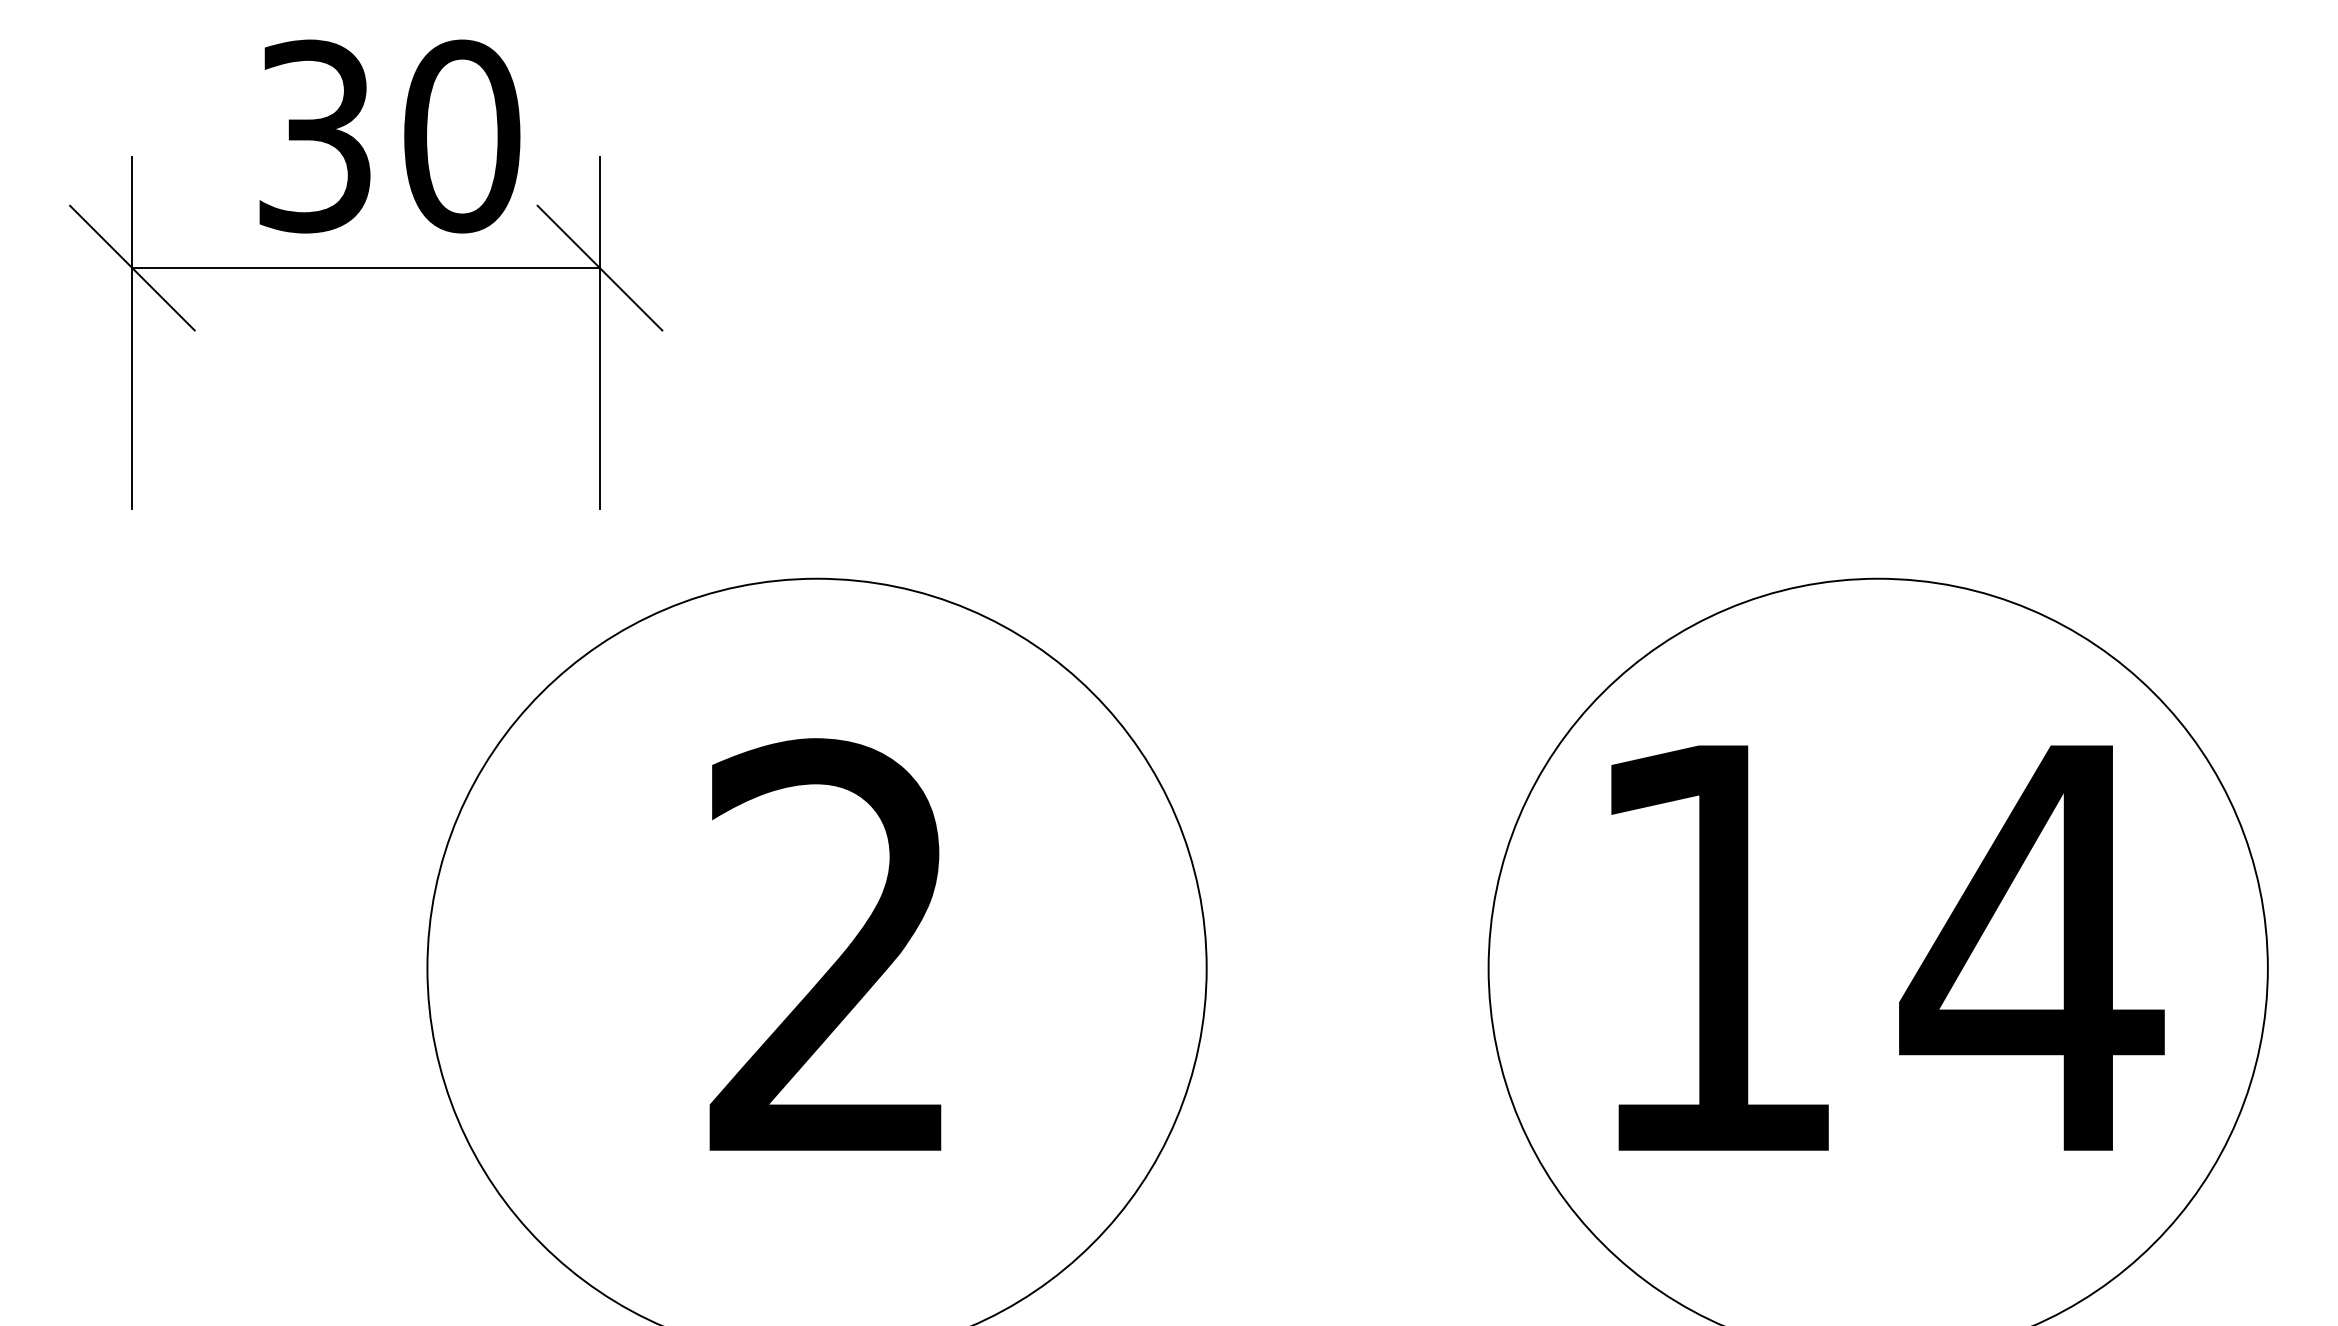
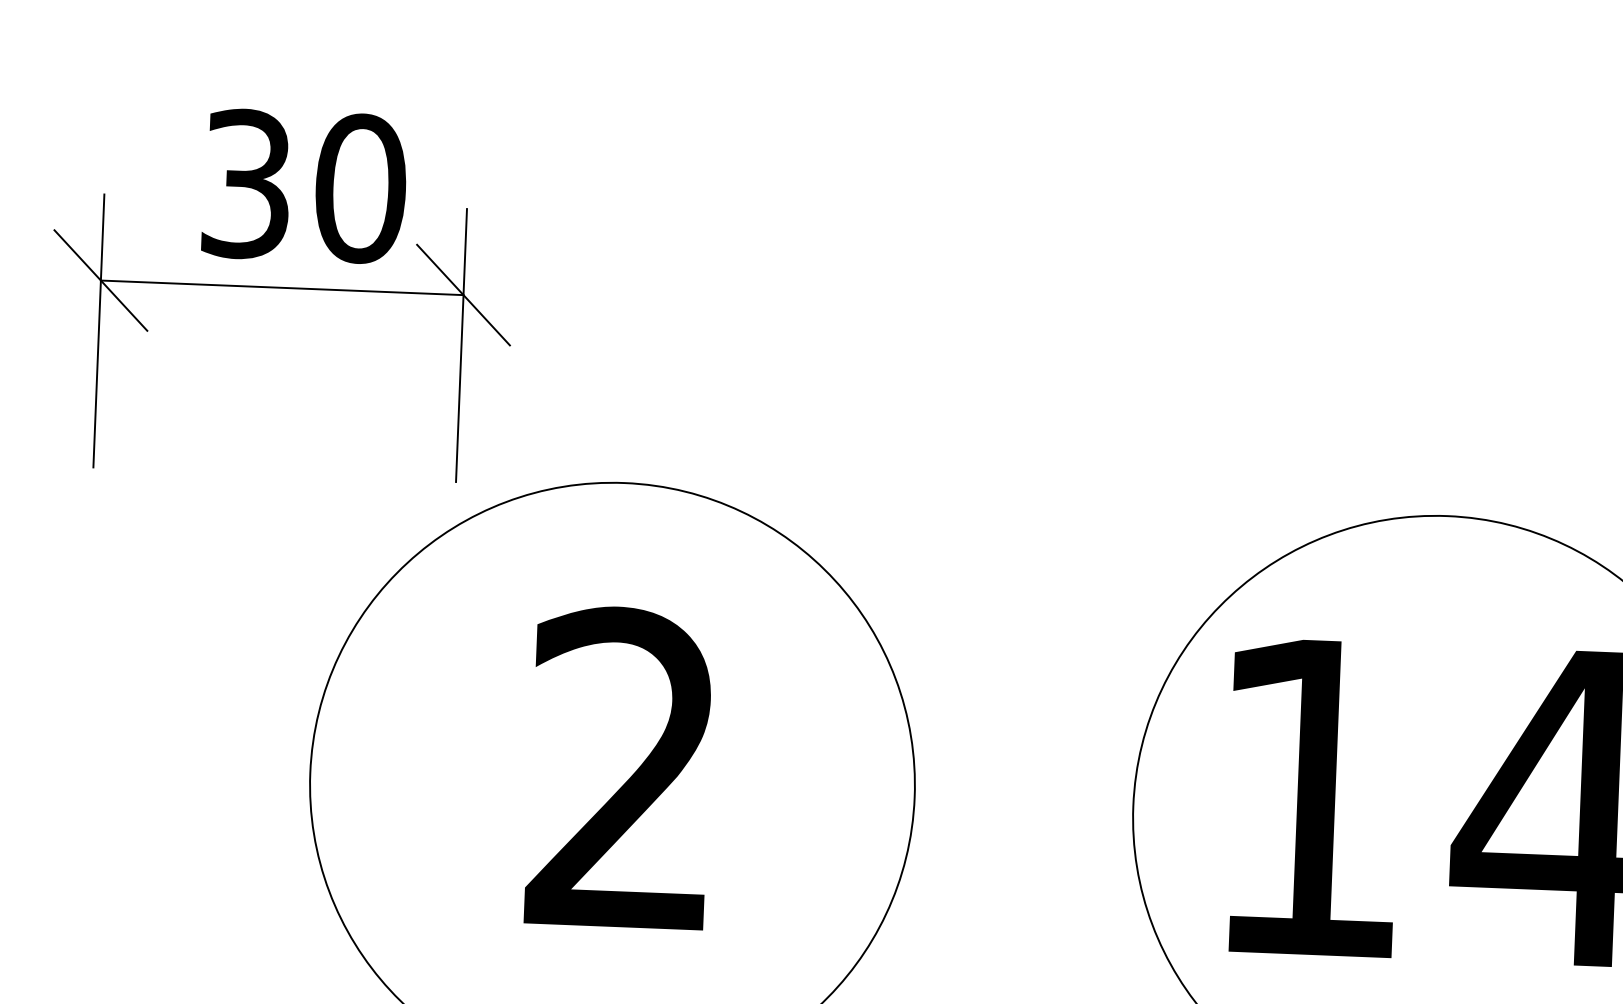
part: (366, 274) -> (282, 292), moved

